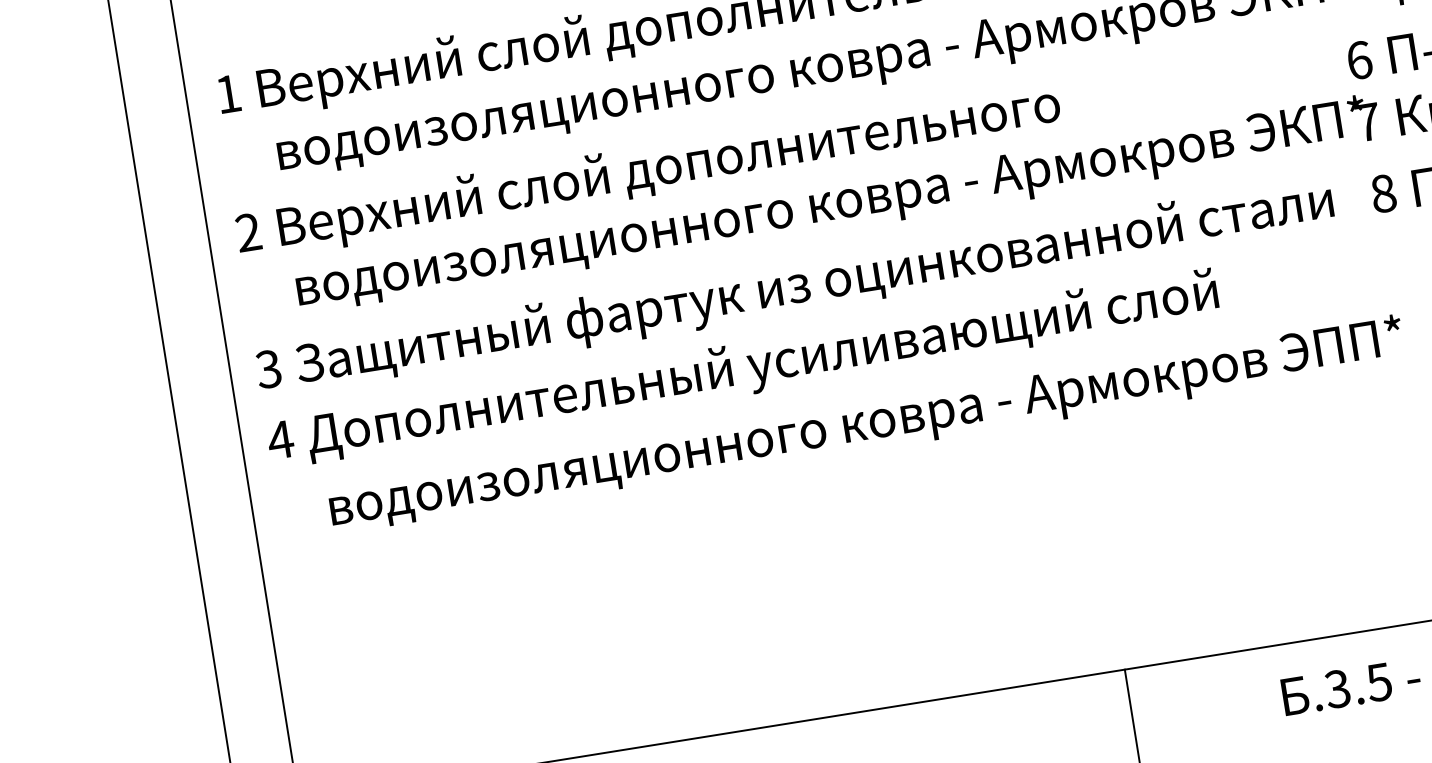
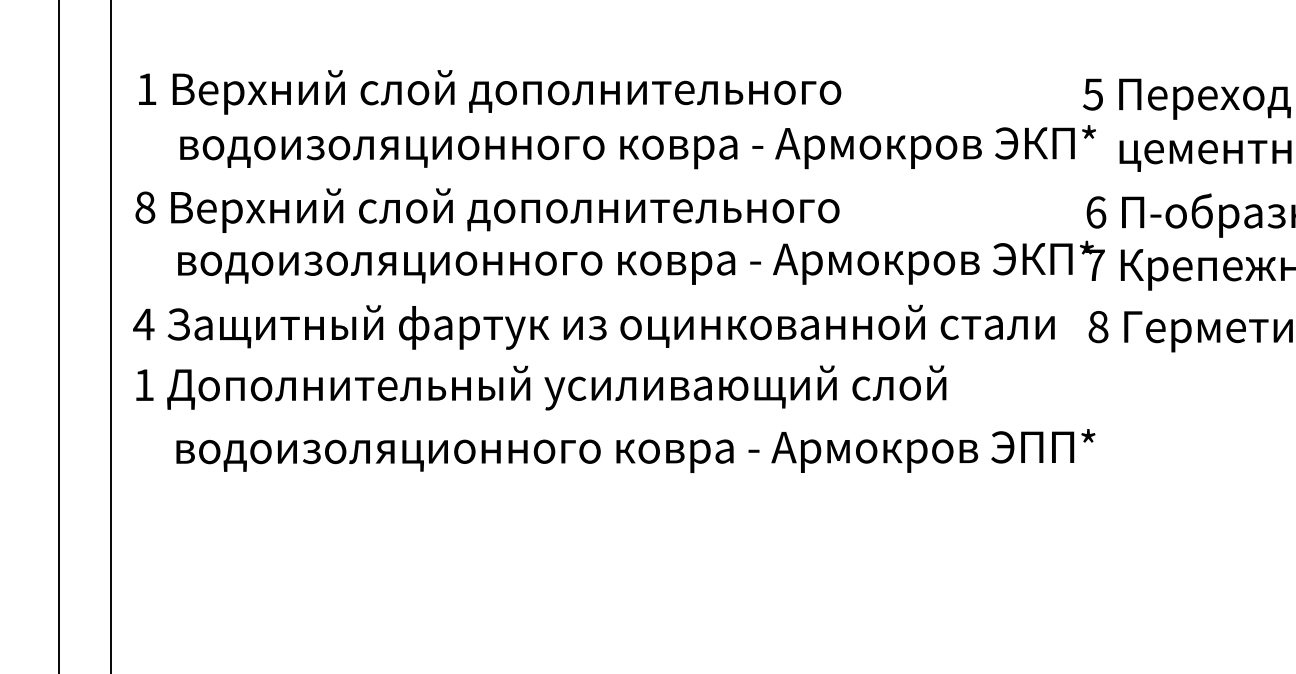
text: (248, 232) -> (145, 207), 2 -> 8
text: (268, 369) -> (143, 324), 3 -> 4
text: (279, 439) -> (143, 384), 4 -> 1

